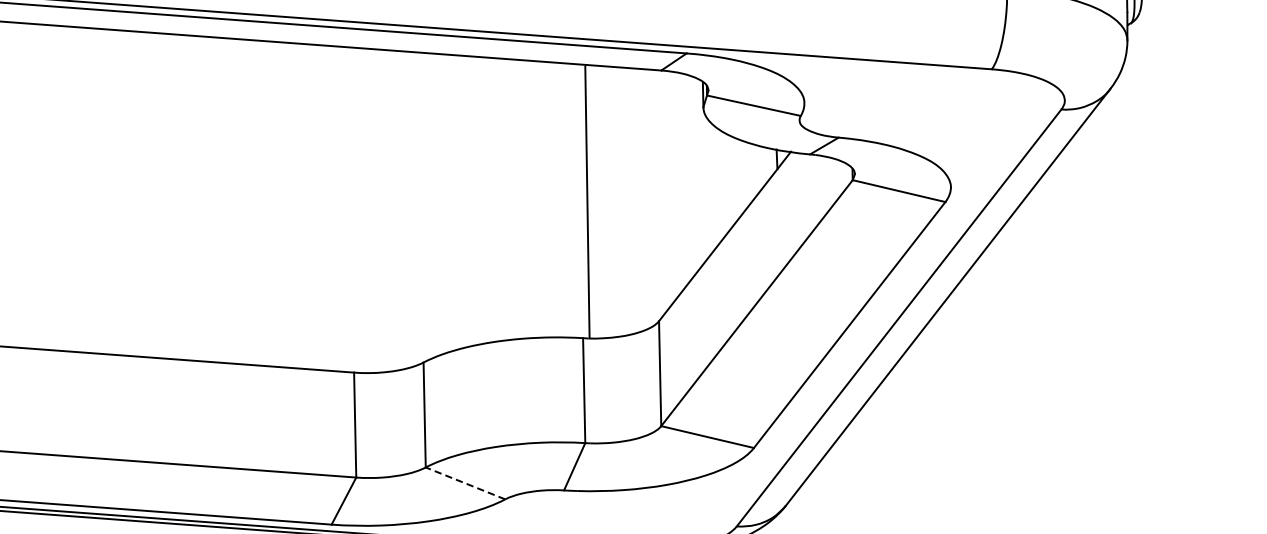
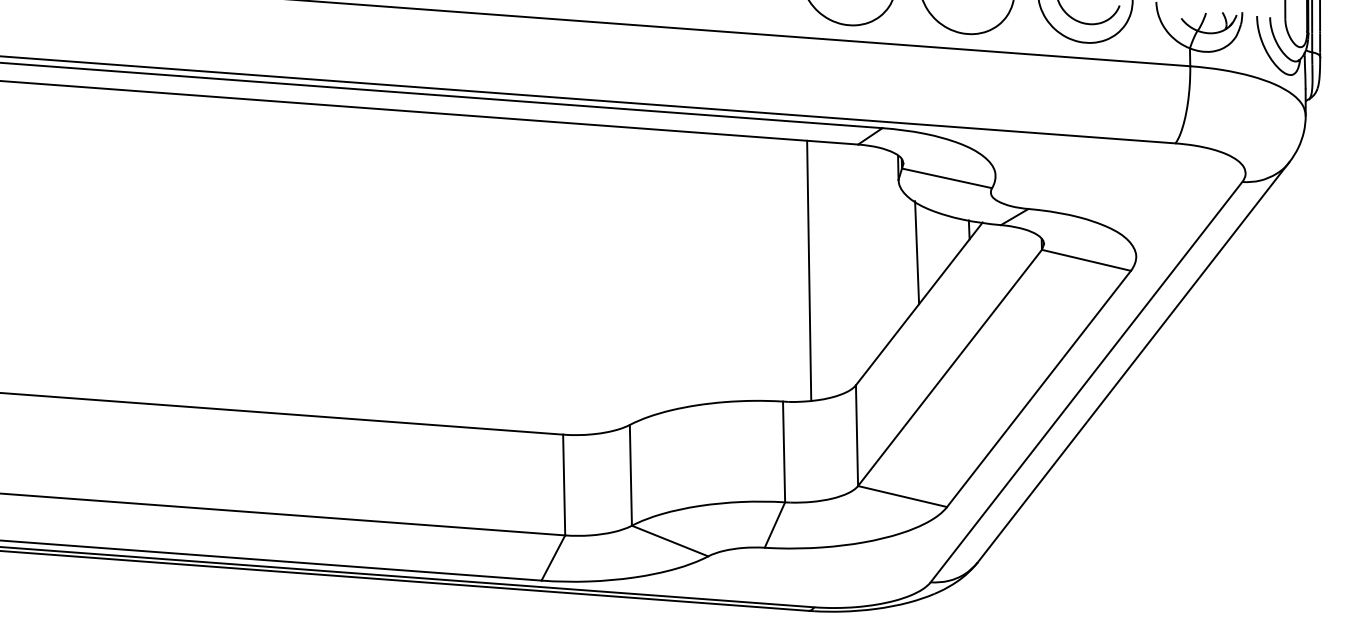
line: (723, 182) -> (917, 252), added
line: (587, 201) -> (809, 270), moved
line: (464, 482) -> (669, 540), dashed -> solid

